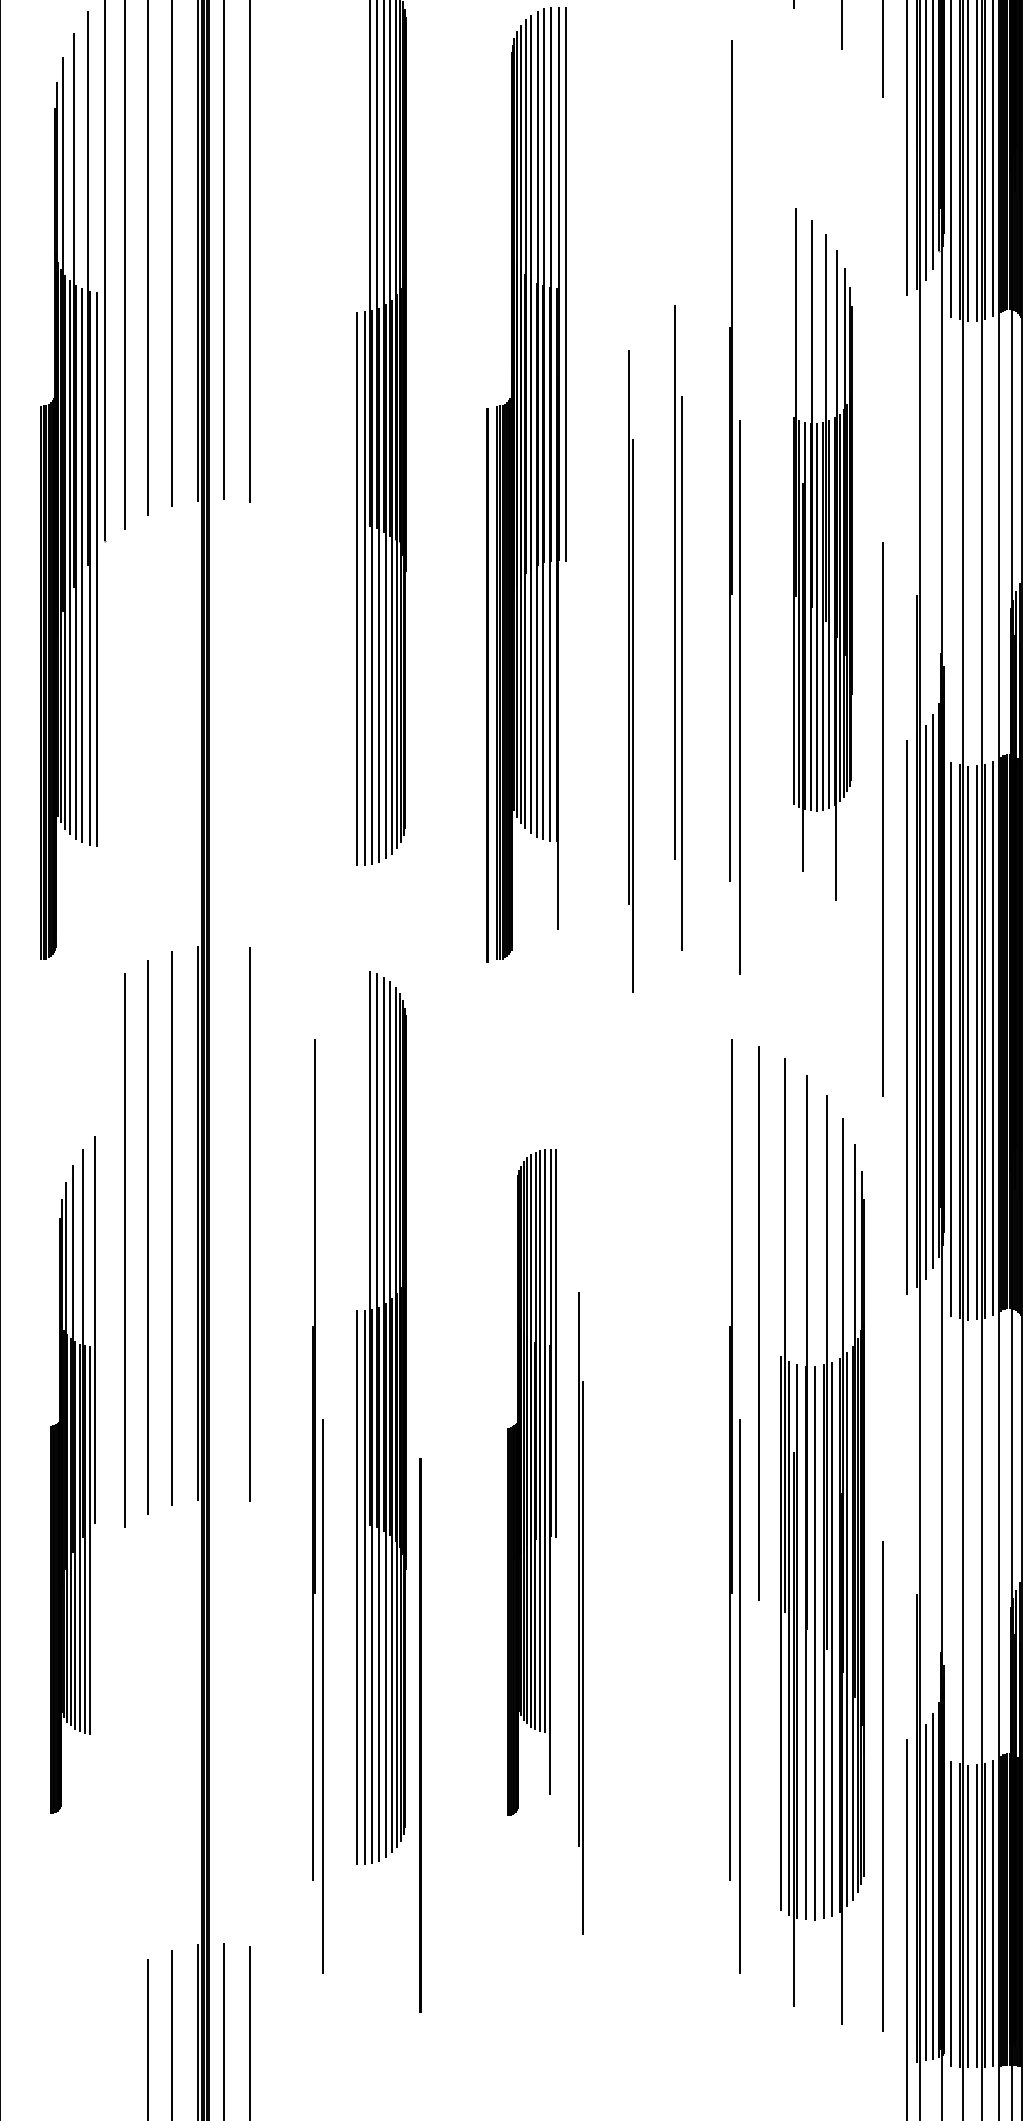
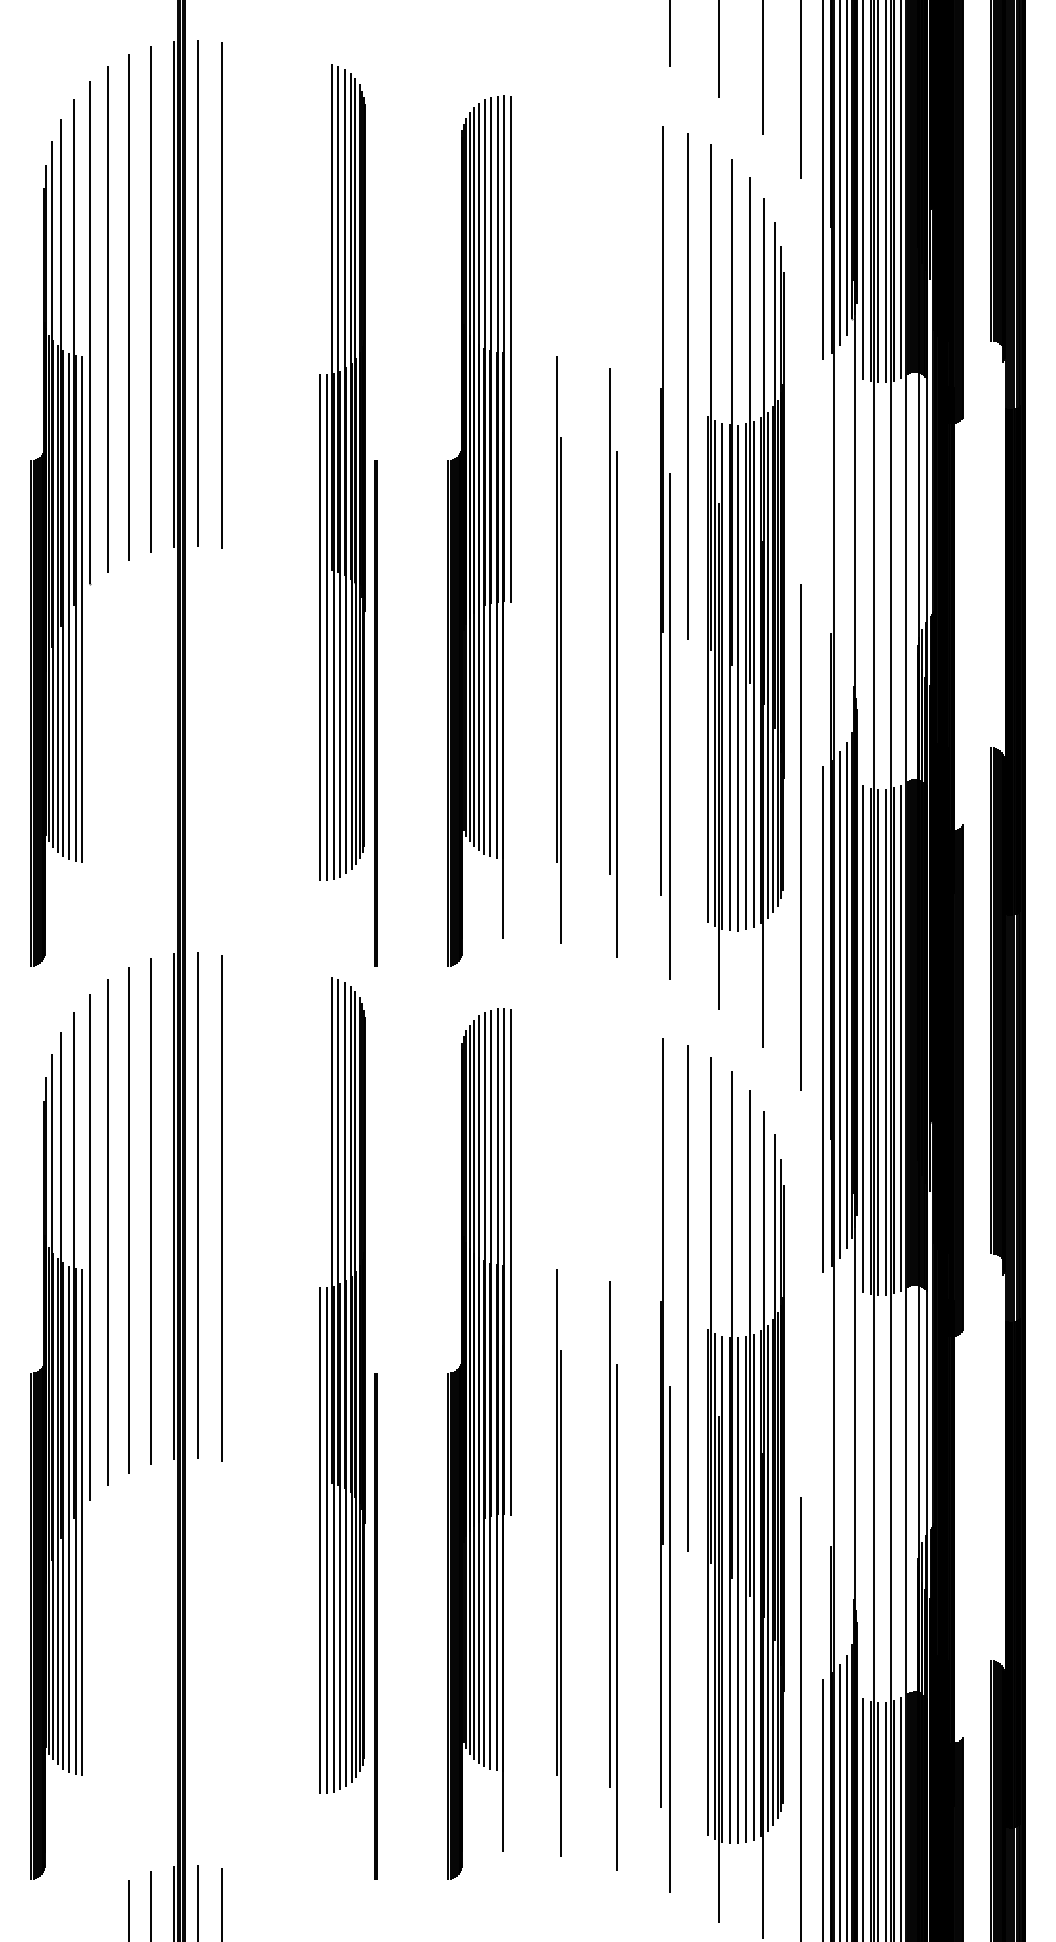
line: (759, 325) -> (687, 386), added
part: (822, 553) -> (745, 595), size x1.43
part: (630, 671) -> (558, 649), moved
line: (486, 685) -> (375, 713), moved
line: (222, 1221) -> (197, 1205), added
part: (72, 1474) -> (60, 1436), size x1.43
part: (531, 1481) -> (479, 1443), size x1.43
part: (318, 1506) -> (284, 1465), removed
part: (580, 1613) -> (558, 1562), moved
part: (678, 1626) -> (613, 1575), added
line: (419, 1735) -> (375, 1626), moved

